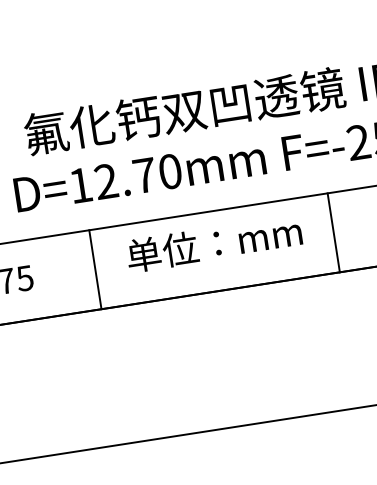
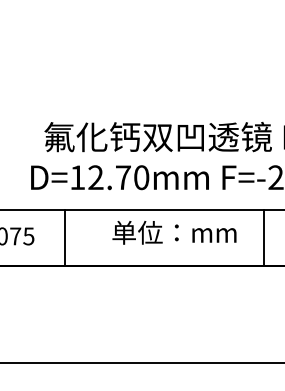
line: (333, 232) -> (263, 237), moved
text: (214, 243) -> (174, 232), moved
line: (94, 269) -> (64, 237), moved

